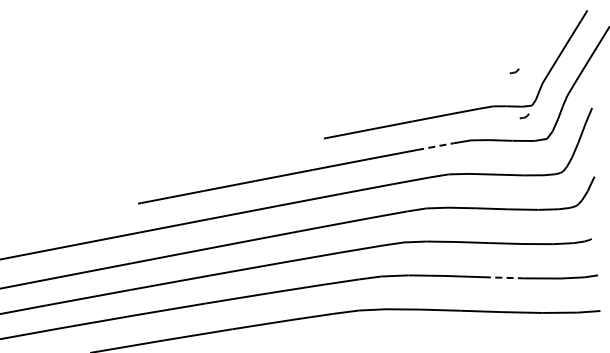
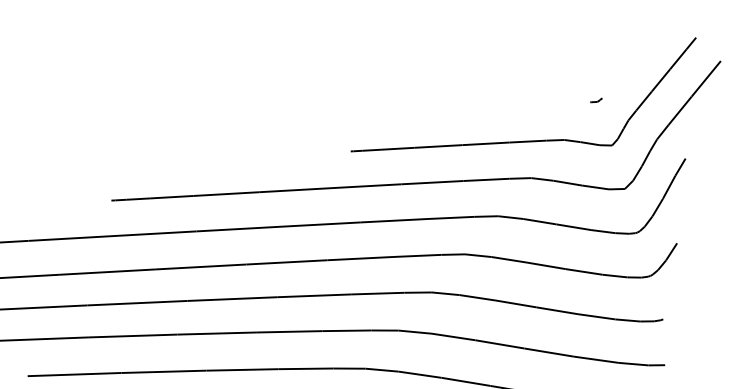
part: (524, 116) -> (601, 157), removed
line: (435, 146) -> (486, 179), dashed -> solid
line: (504, 277) -> (549, 352), dashed -> solid

